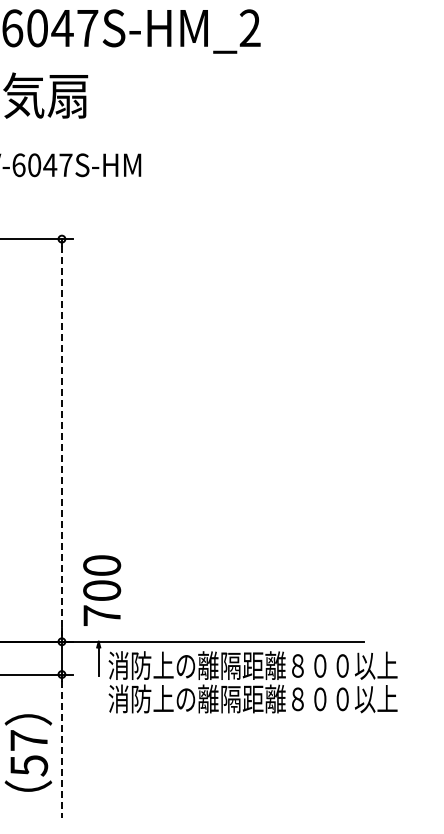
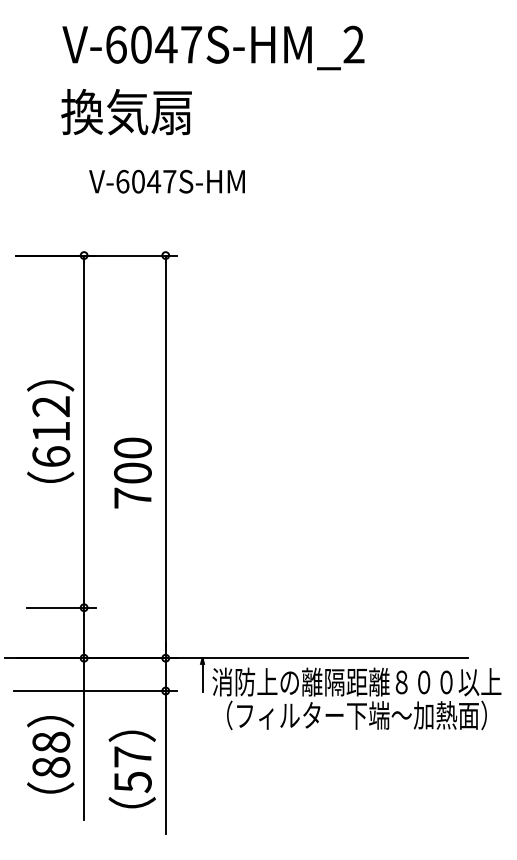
line: (61, 441) -> (165, 457), dashed -> solid
text: (101, 590) -> (132, 472), moved
text: (252, 699) -> (356, 715), 消防上の離隔距離８００以上 -> （フィルター下端～加熱面）
line: (61, 750) -> (165, 766), dashed -> solid

